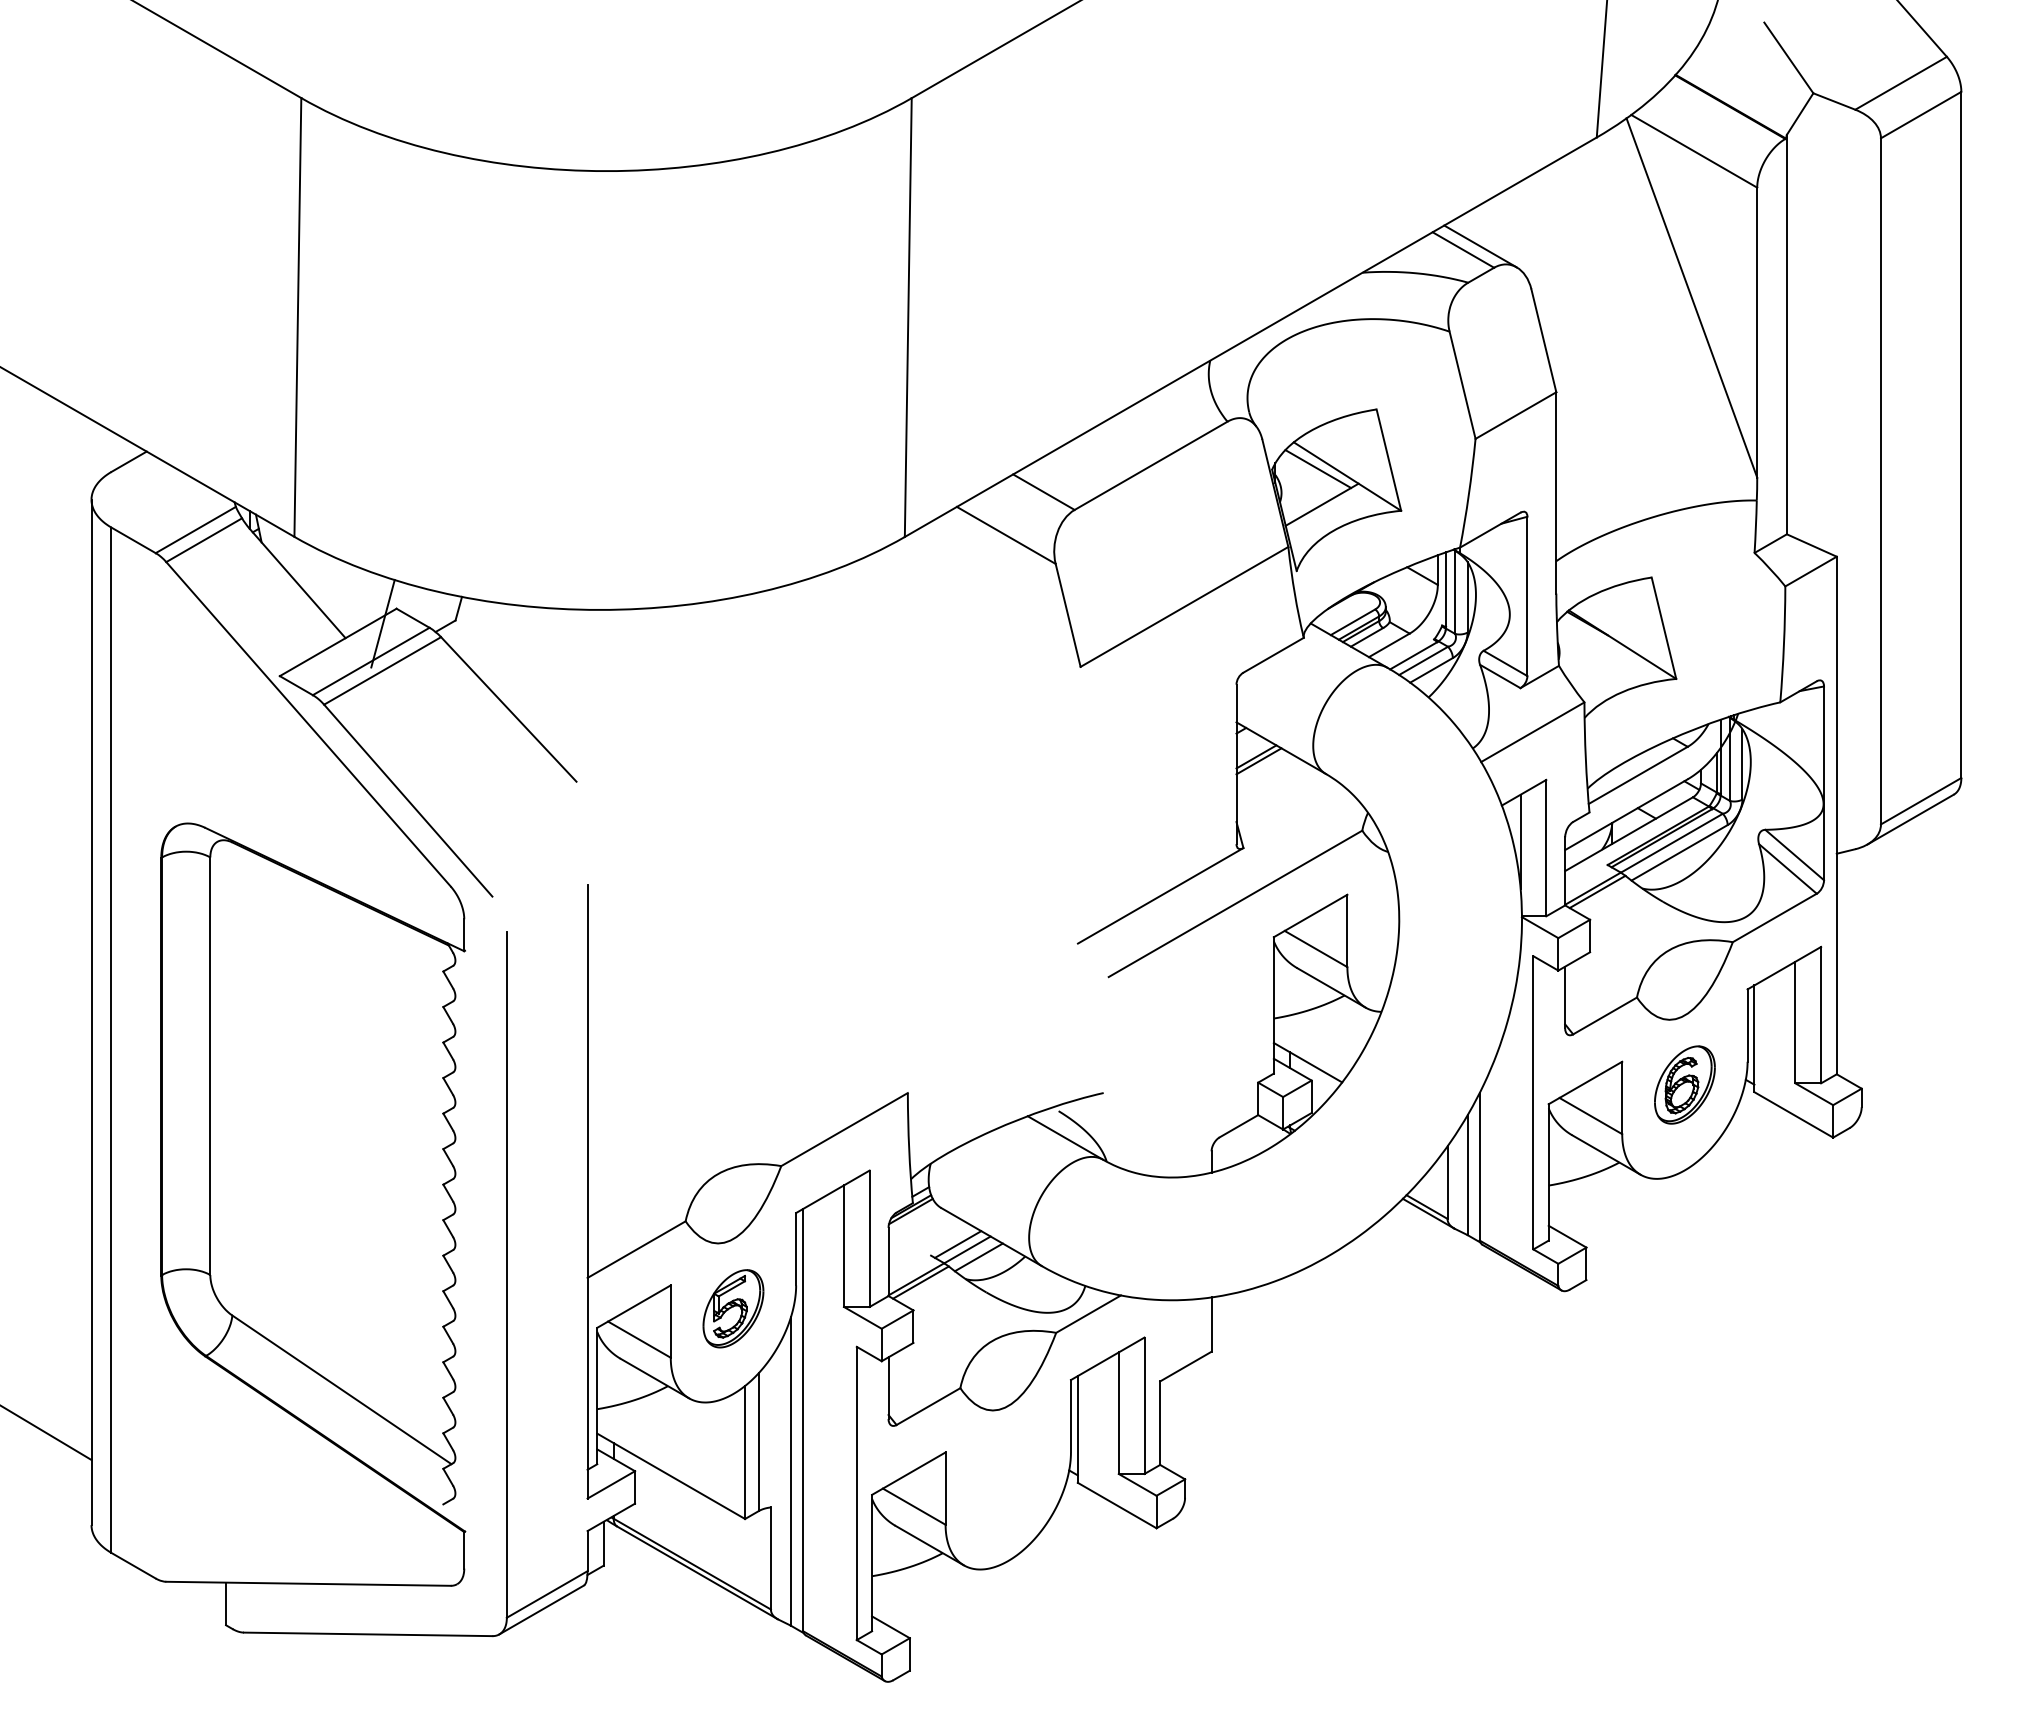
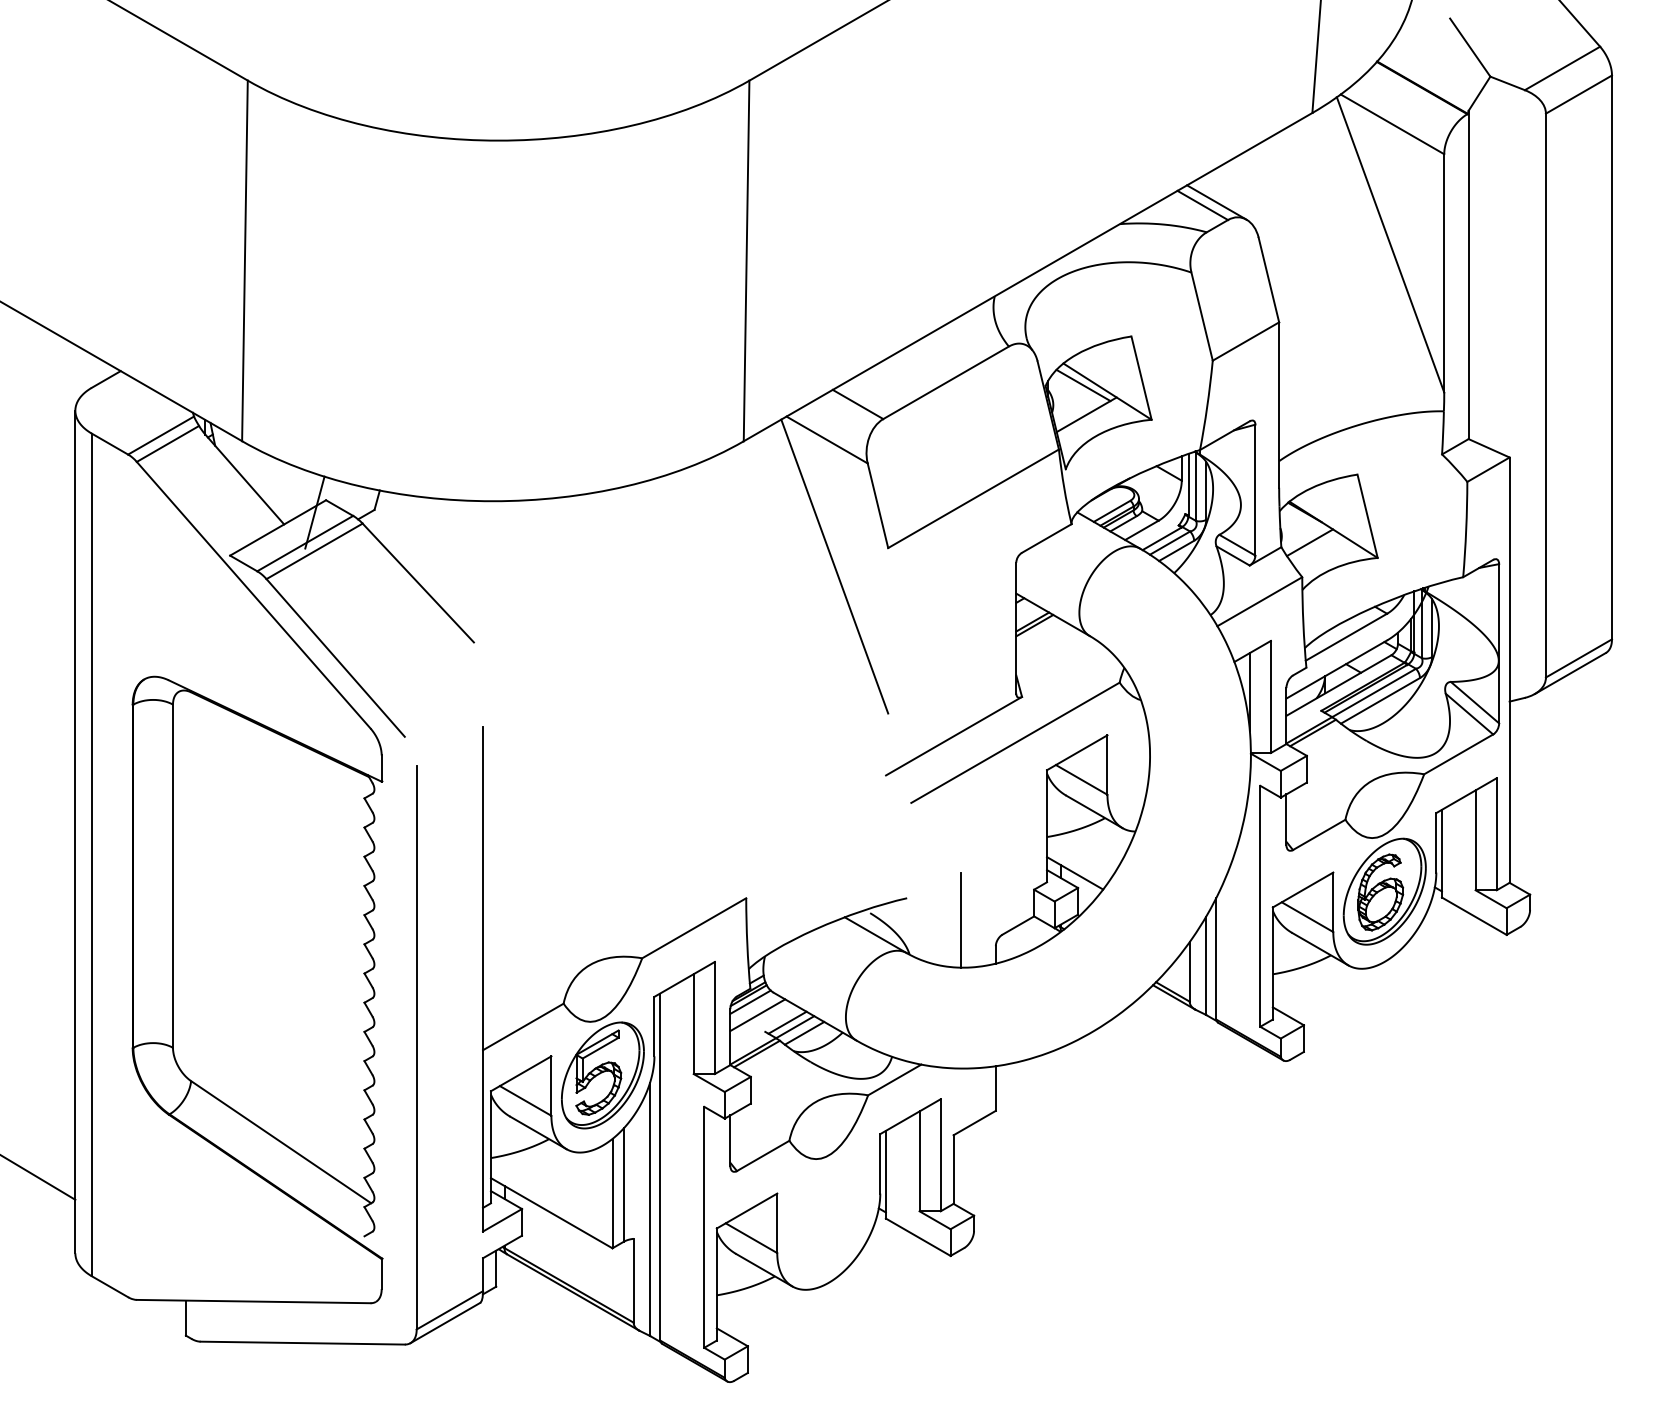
line: (1593, 660) -> (1309, 542), added
line: (1015, 689) -> (834, 566), added
part: (1684, 1084) -> (1384, 891), size x1.67
line: (1169, 1119) -> (961, 920), added
line: (912, 1219) -> (750, 1002), added
line: (921, 1235) -> (757, 1015), added
part: (733, 1308) -> (602, 1075), size x1.67

